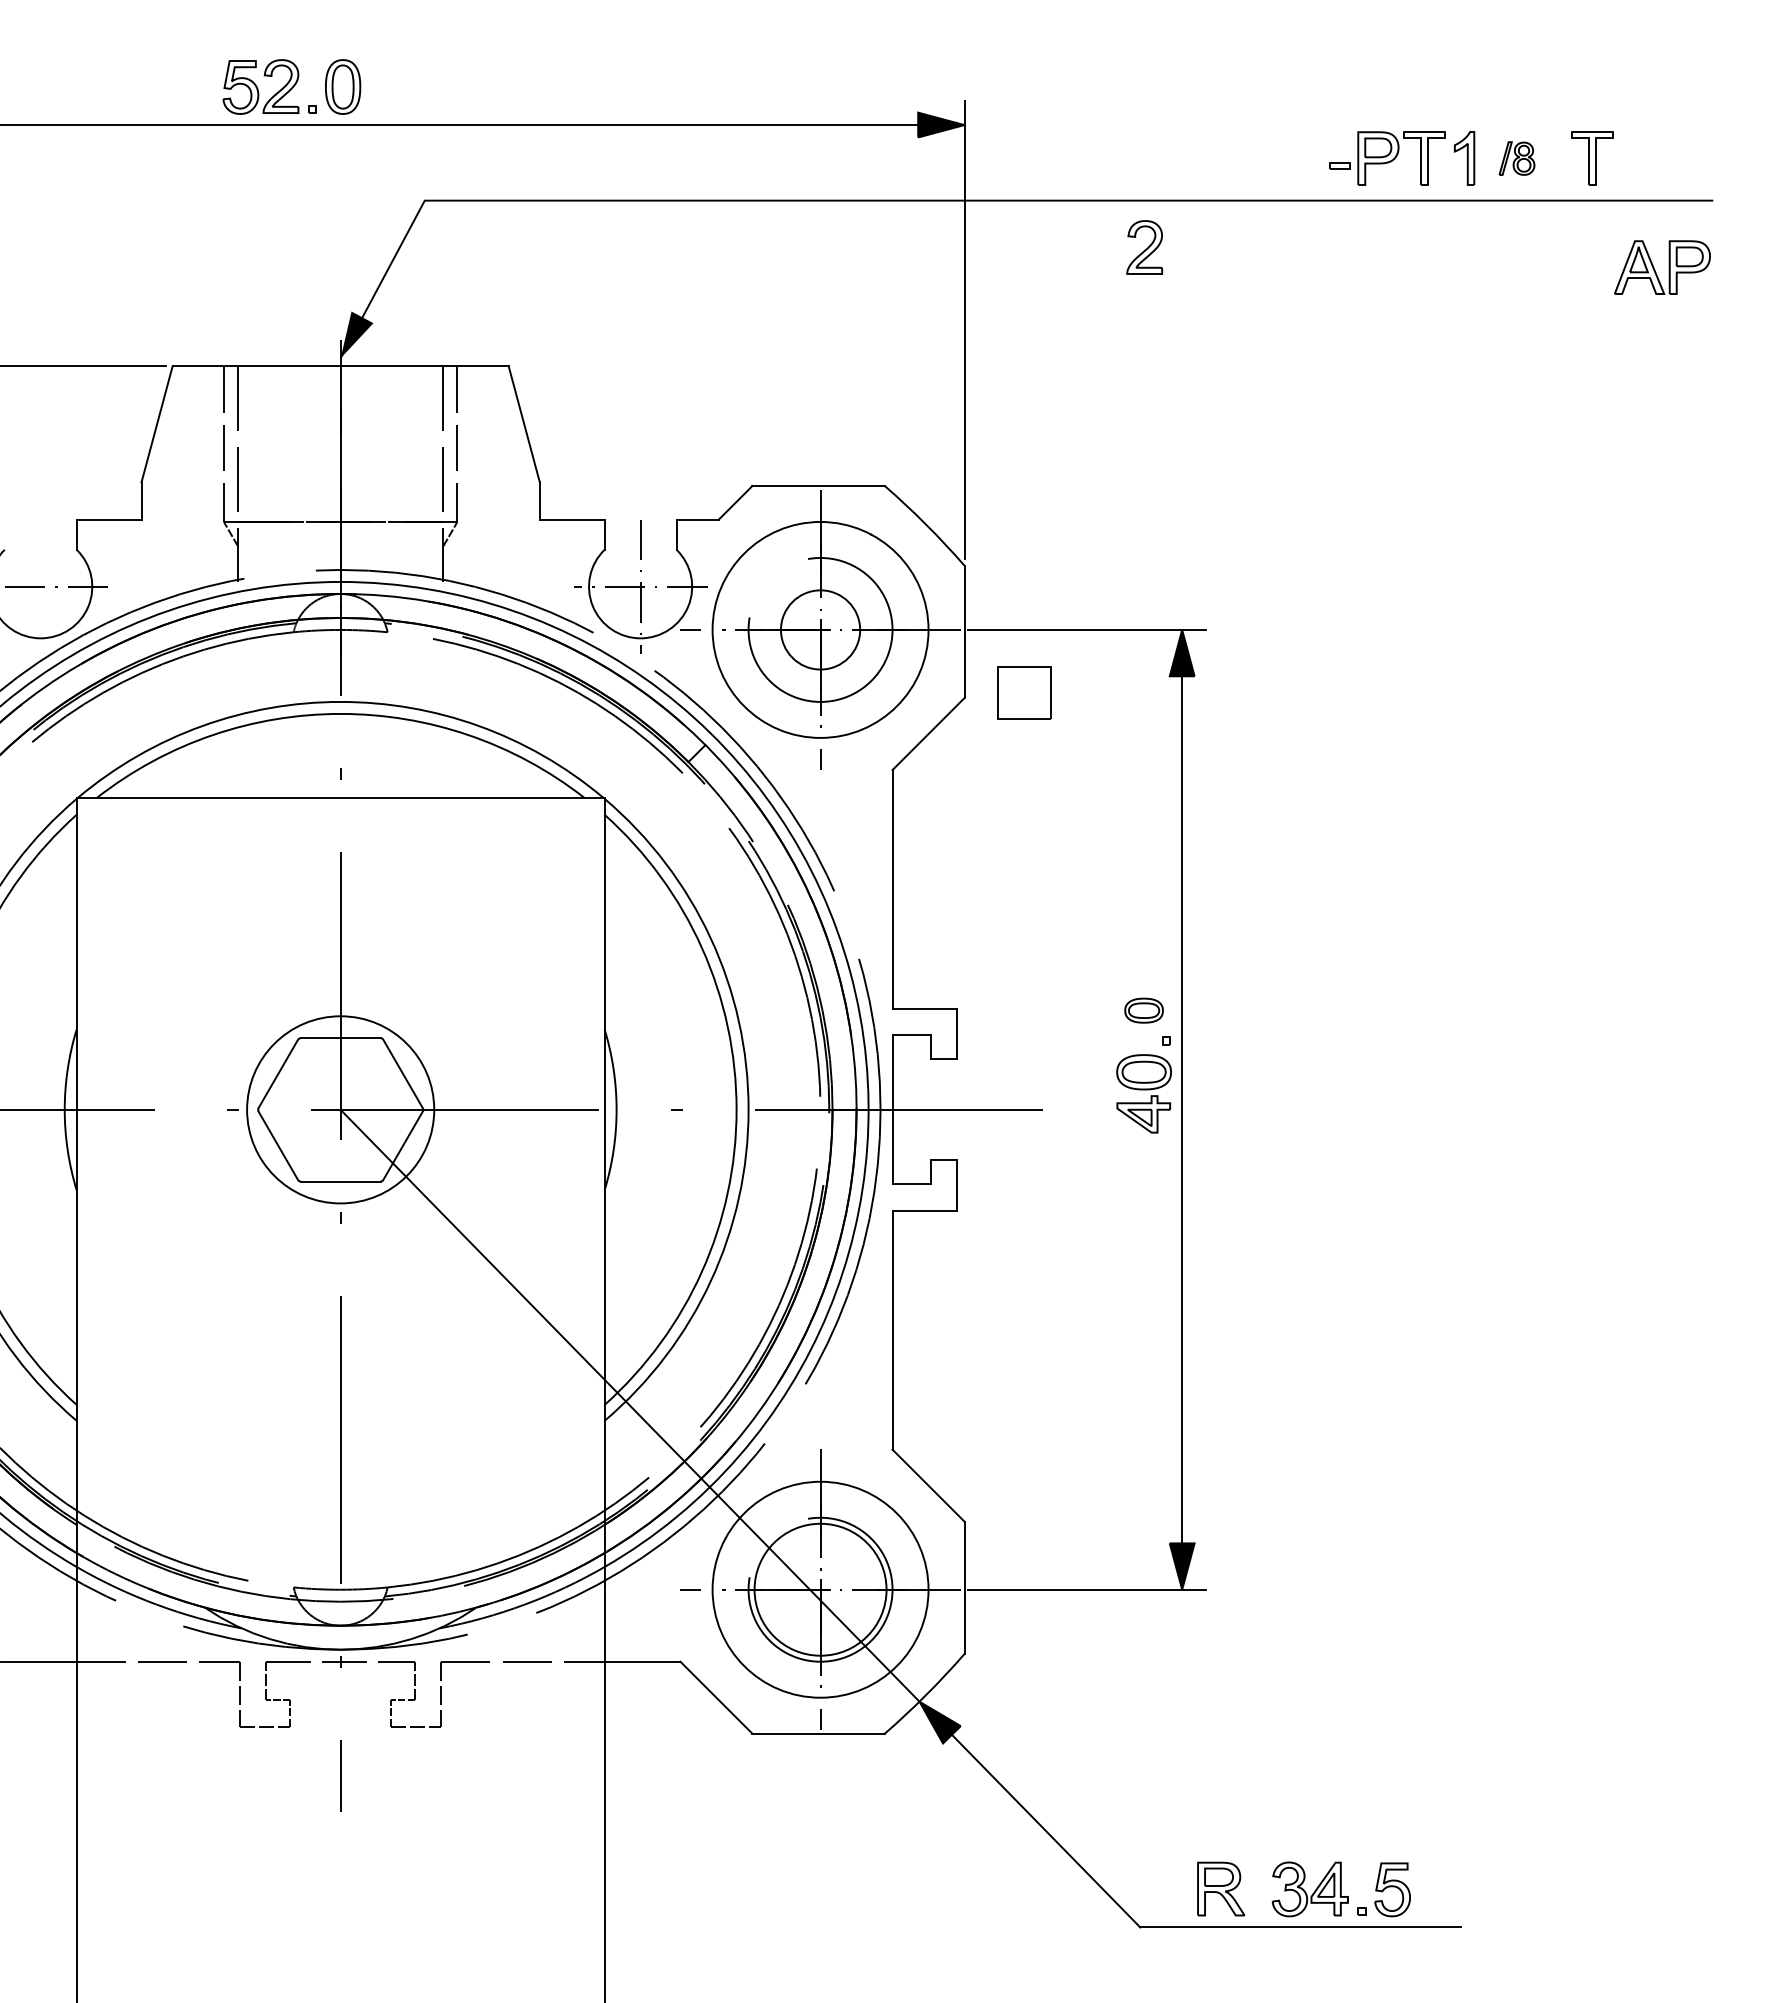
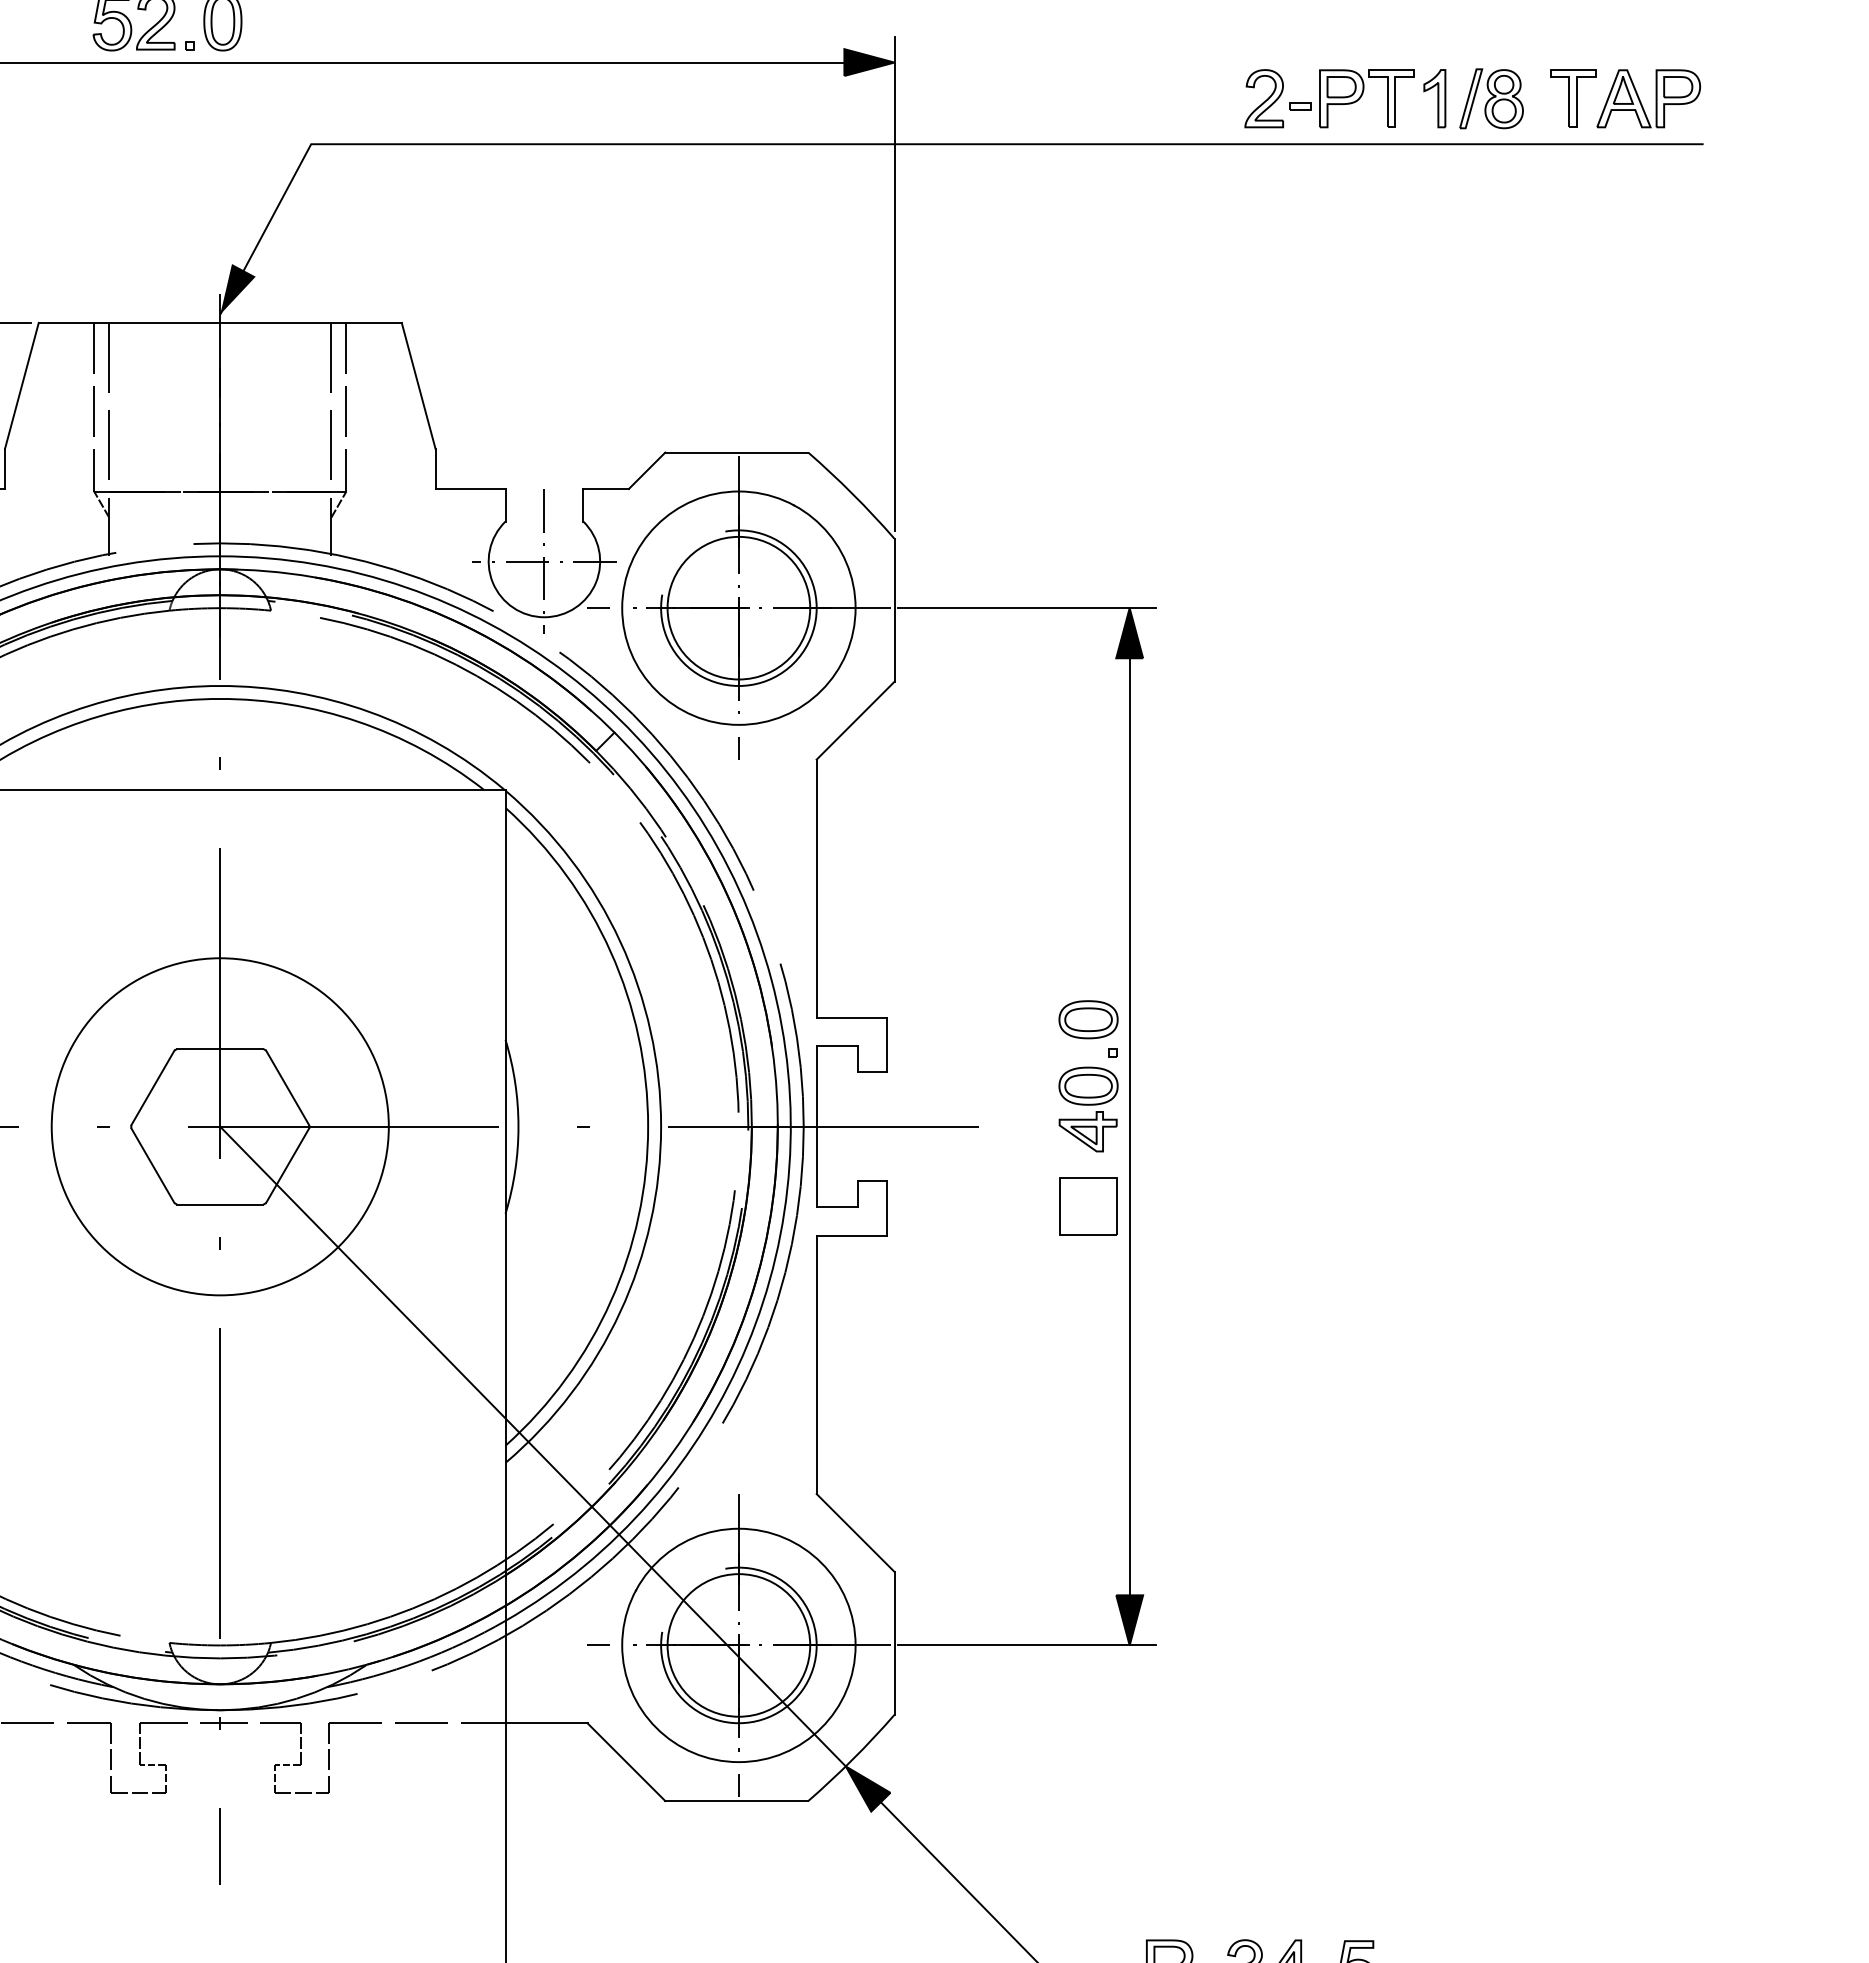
part: (1516, 158) -> (1490, 98), size x1.67
part: (1144, 247) -> (1264, 98), moved
part: (1662, 267) -> (1648, 98), moved
circle: (820, 629) -> (738, 607), size x1.67
part: (1024, 692) -> (1087, 1206), moved
part: (1143, 1010) -> (1087, 1019), size x1.43
circle: (340, 1109) -> (220, 1126), size x1.67

